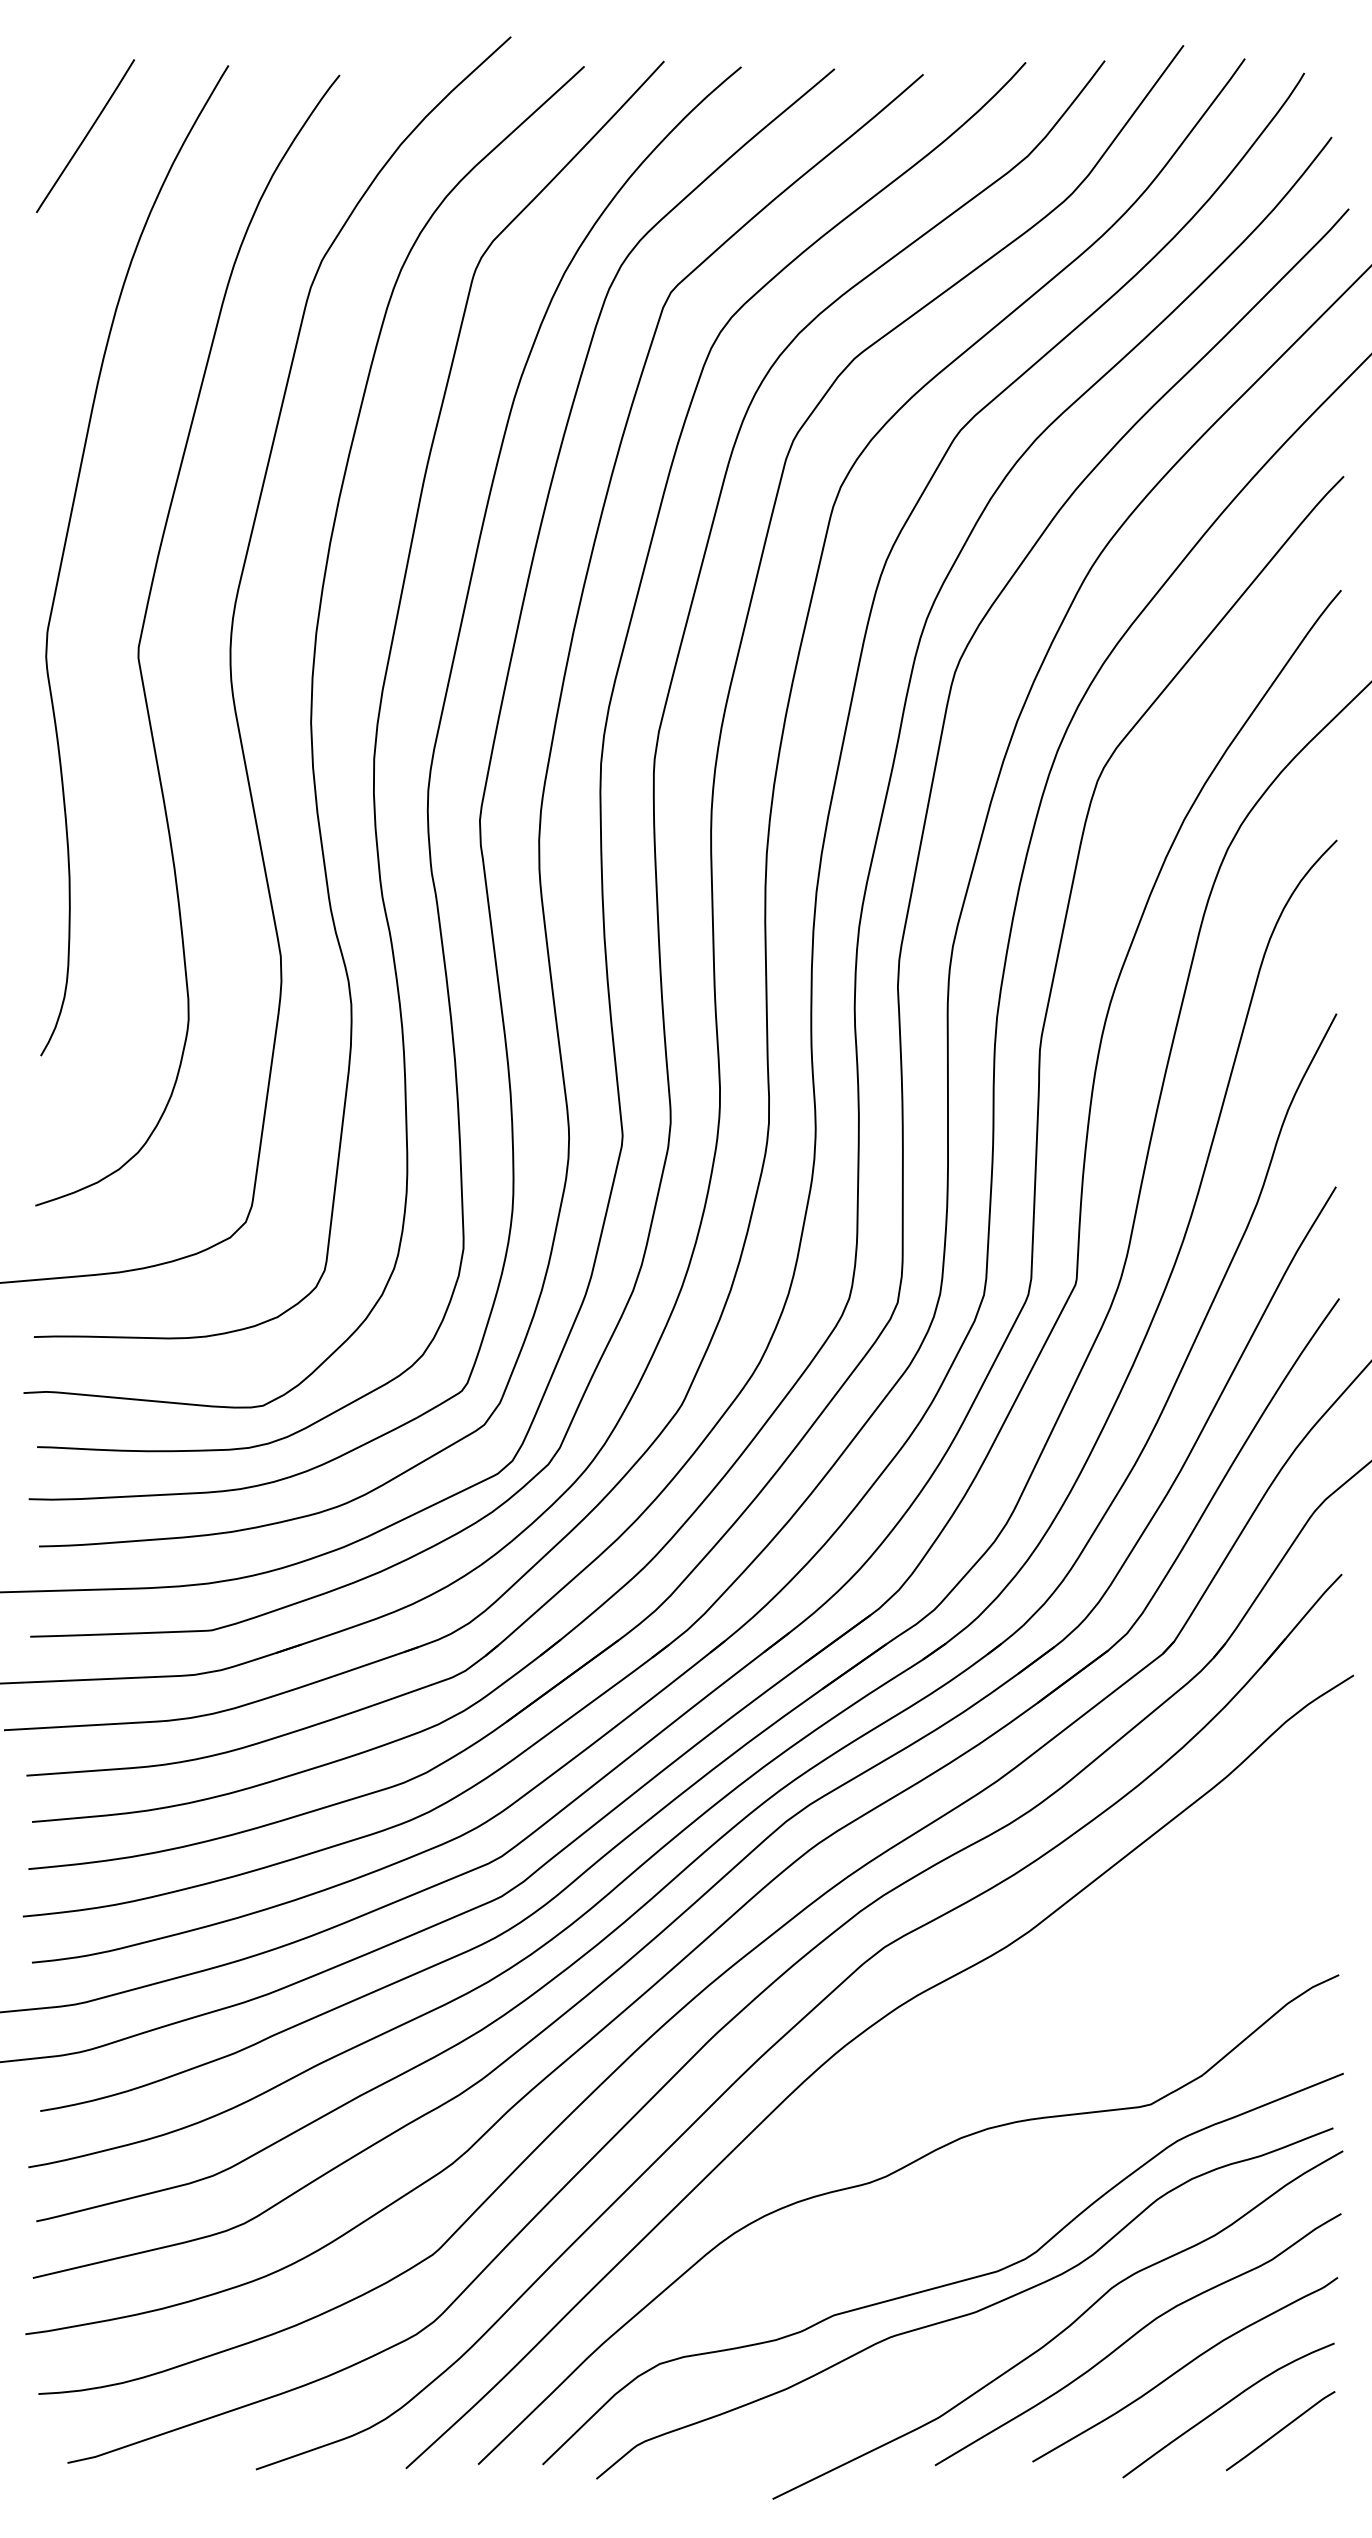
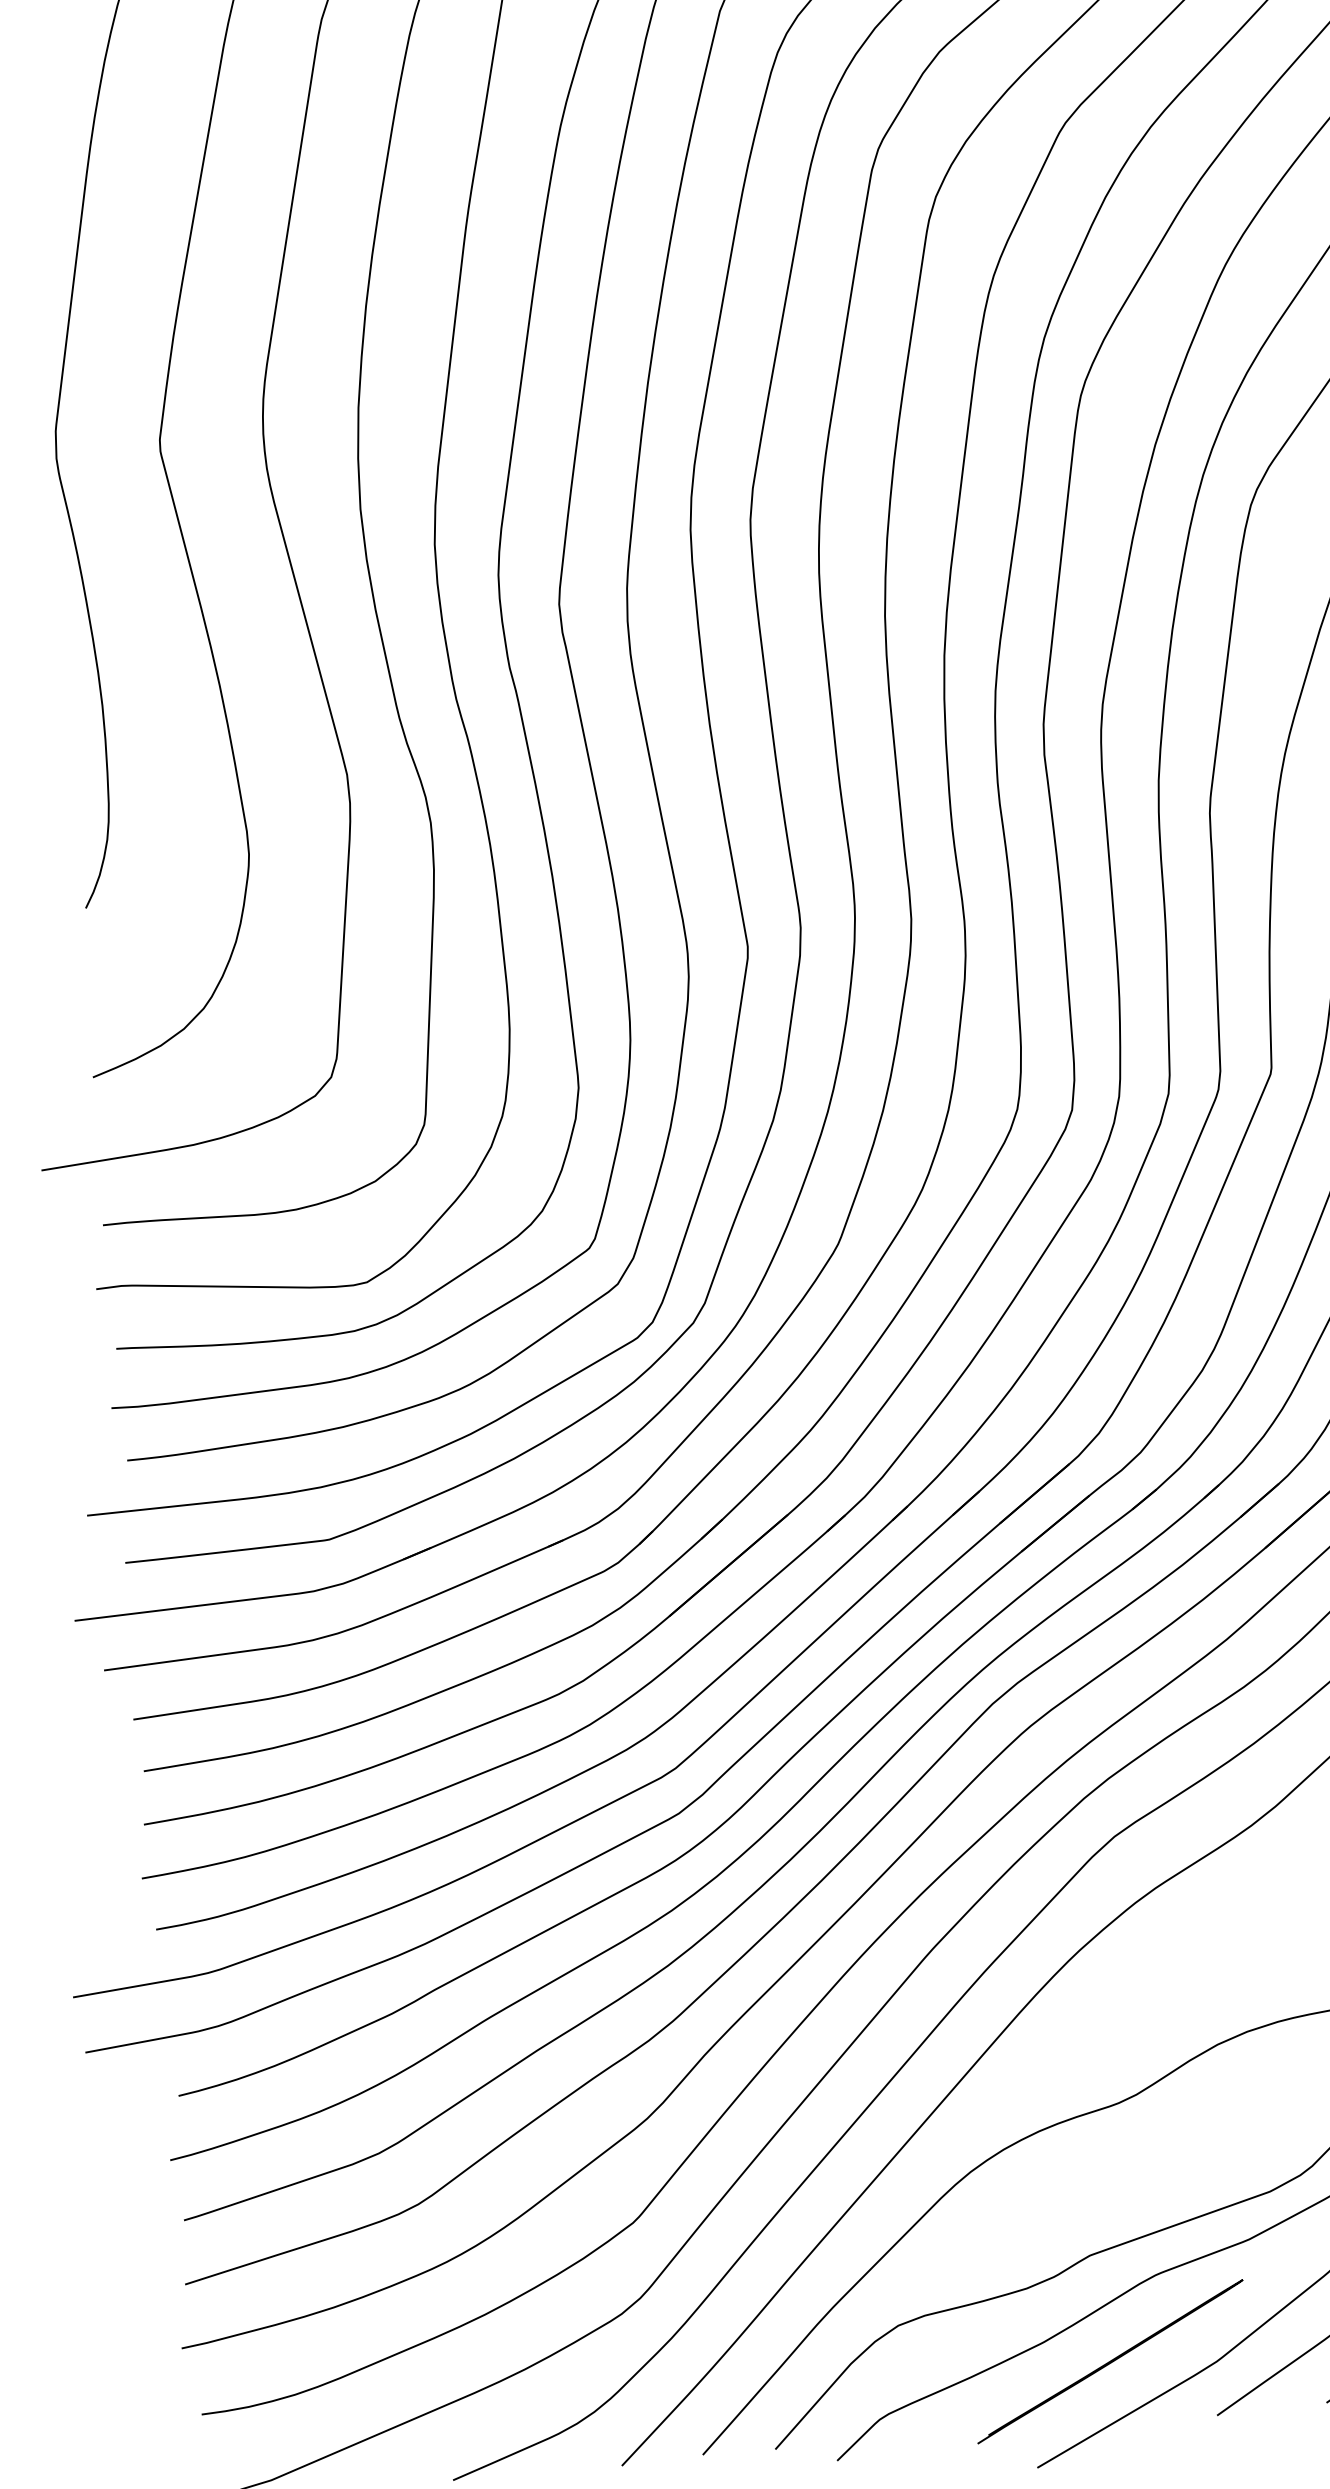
line: (844, 2410) -> (1110, 2361), added

